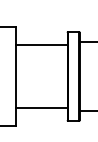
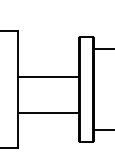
line: (41, 44) -> (48, 76), moved
line: (41, 108) -> (48, 112), moved

